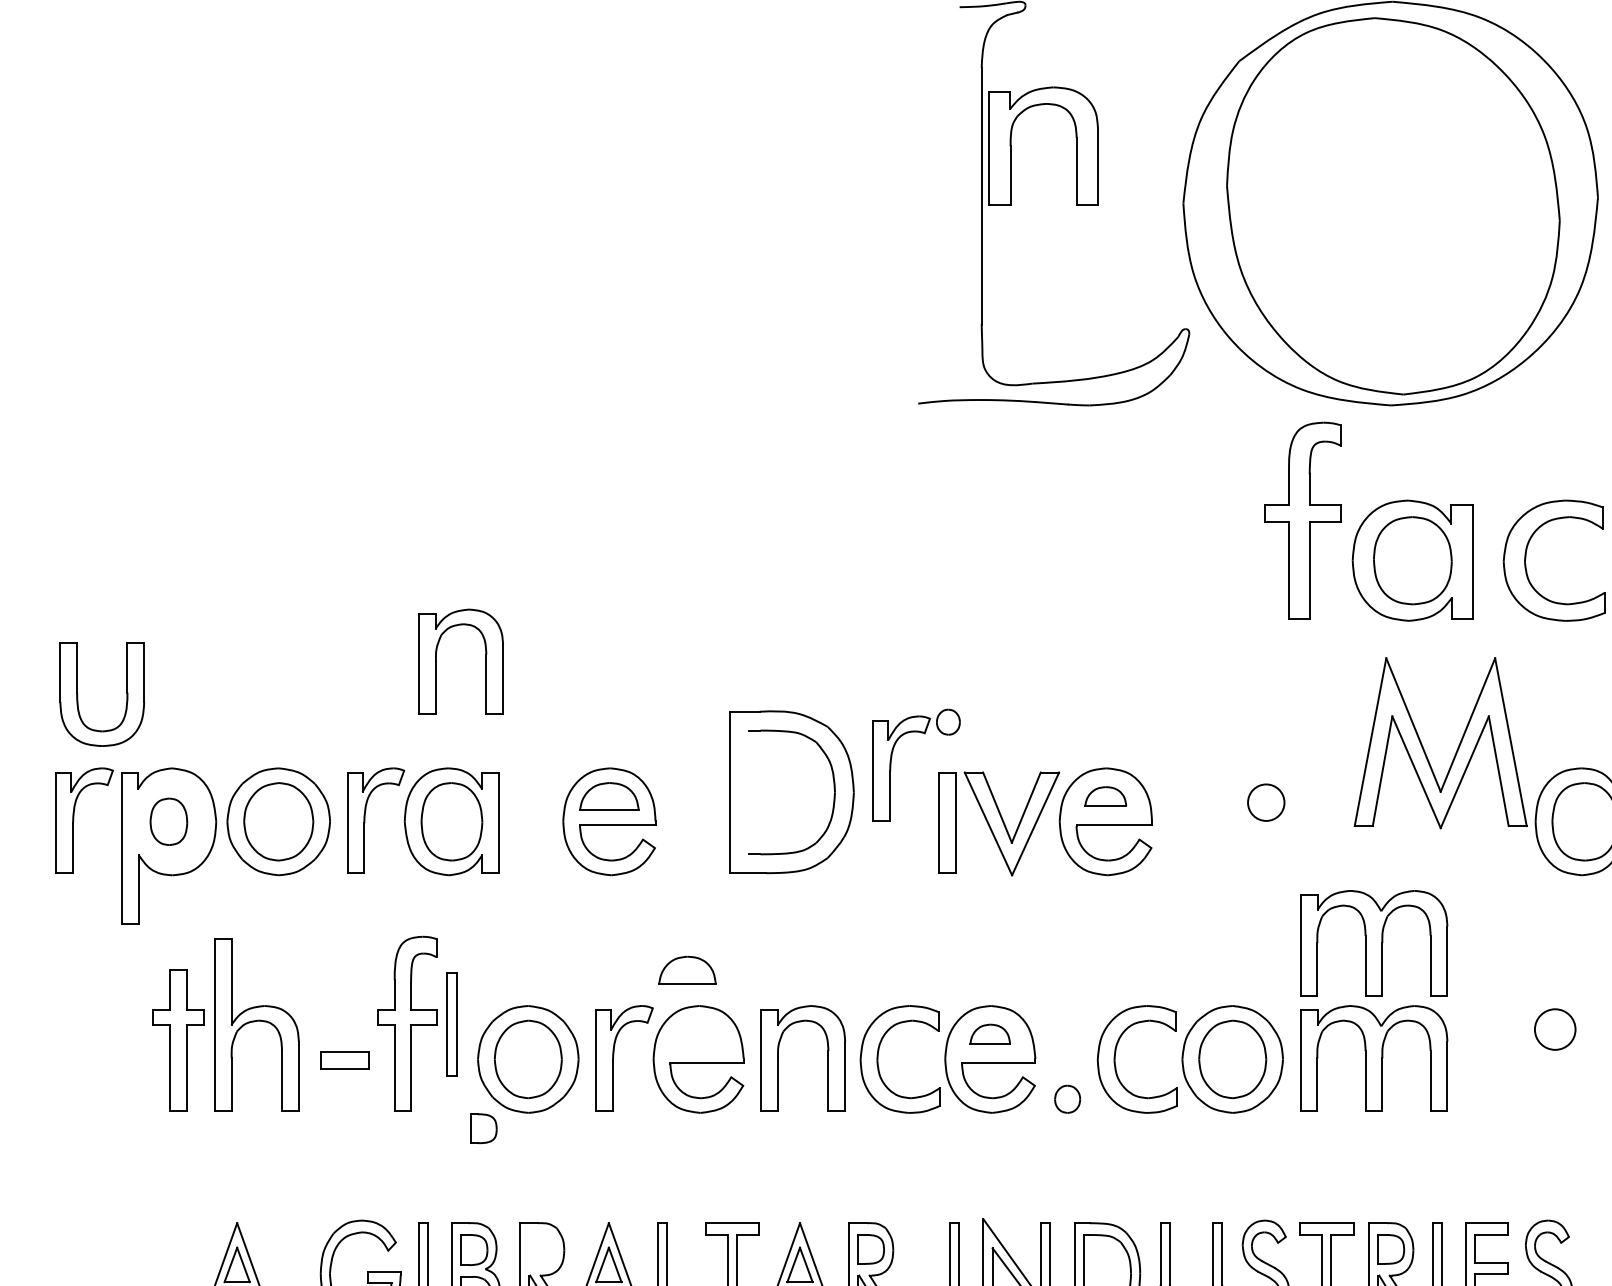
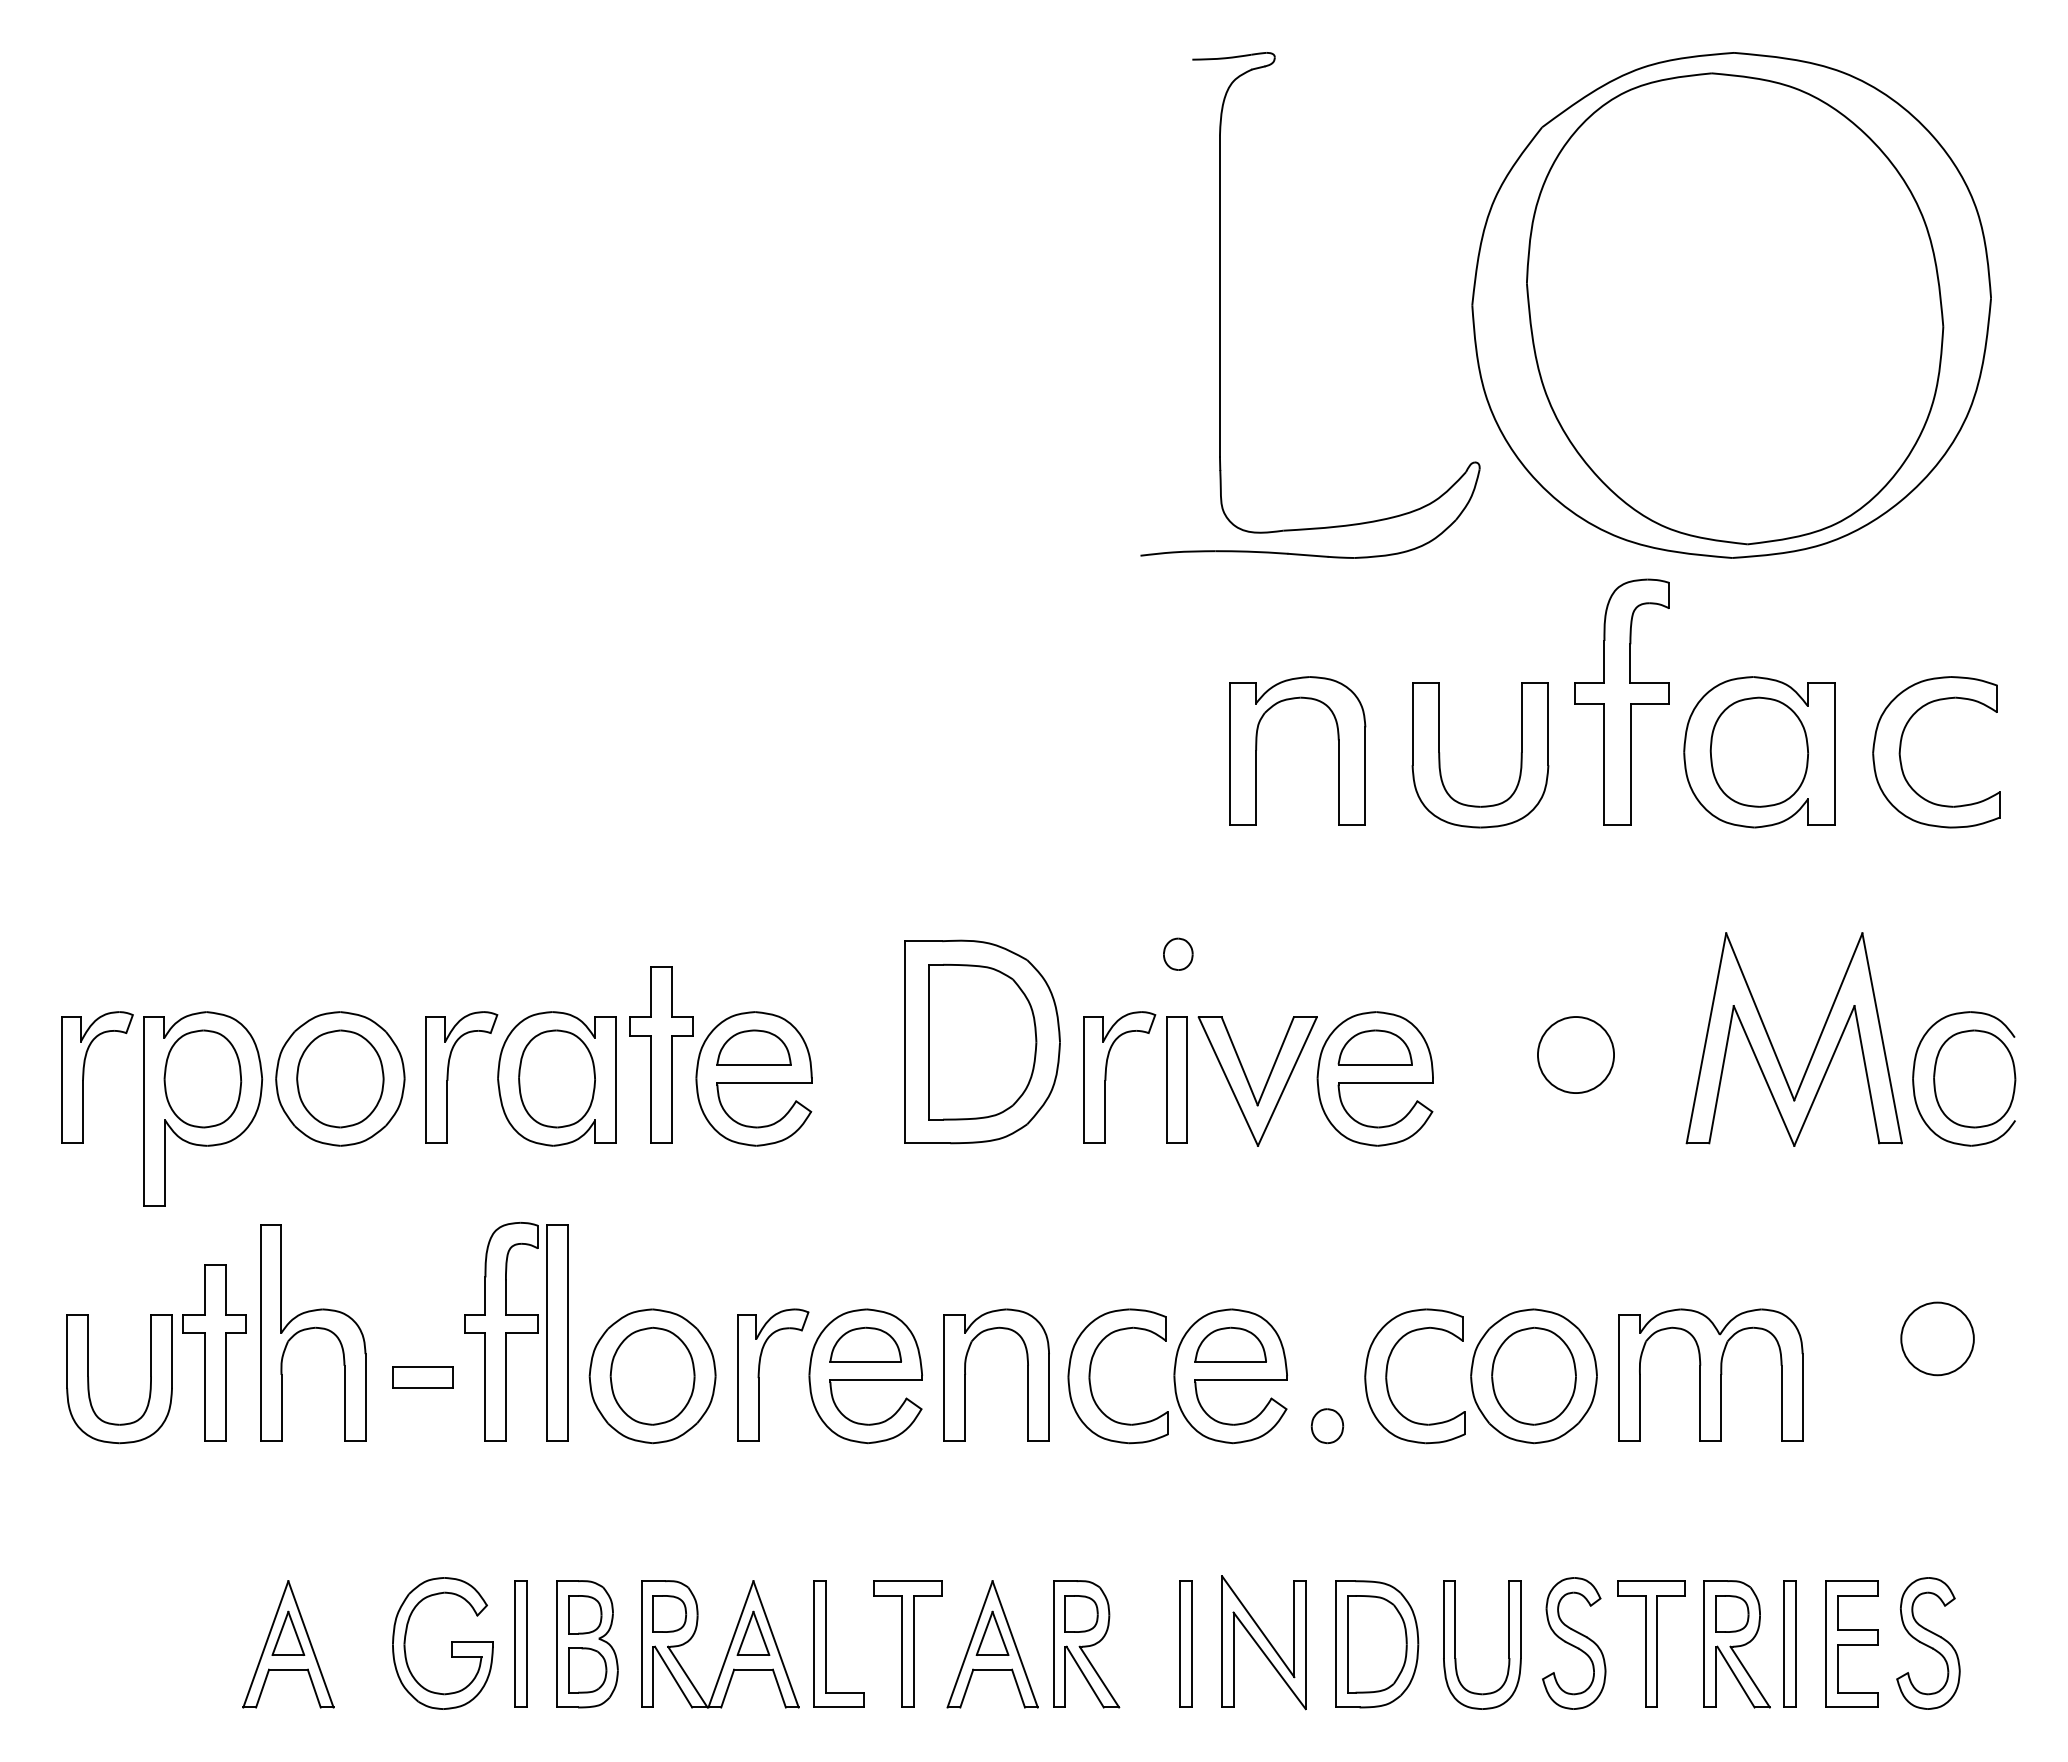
part: (1011, 144) -> (1257, 748), moved
part: (1157, 563) -> (1440, 755), added
part: (436, 661) -> (537, 878), removed
part: (78, 696) -> (89, 1381), moved
part: (1424, 750) -> (1774, 1048), moved
part: (891, 768) -> (1106, 1077), moved
line: (748, 791) -> (928, 1041), added
part: (1105, 796) -> (1374, 1047), size x1.43
part: (535, 802) -> (661, 1054), added
circle: (1265, 803) -> (1575, 1055), size x1.67
part: (168, 821) -> (202, 1078), size x1.67
part: (1373, 942) -> (1710, 1230), removed
part: (687, 970) -> (865, 1344), moved
part: (452, 1024) -> (557, 1332), size x1.67
circle: (1555, 1029) -> (1937, 1338), size x1.43
part: (990, 1034) -> (1230, 1344), size x1.43
part: (483, 1128) -> (669, 1613), moved

